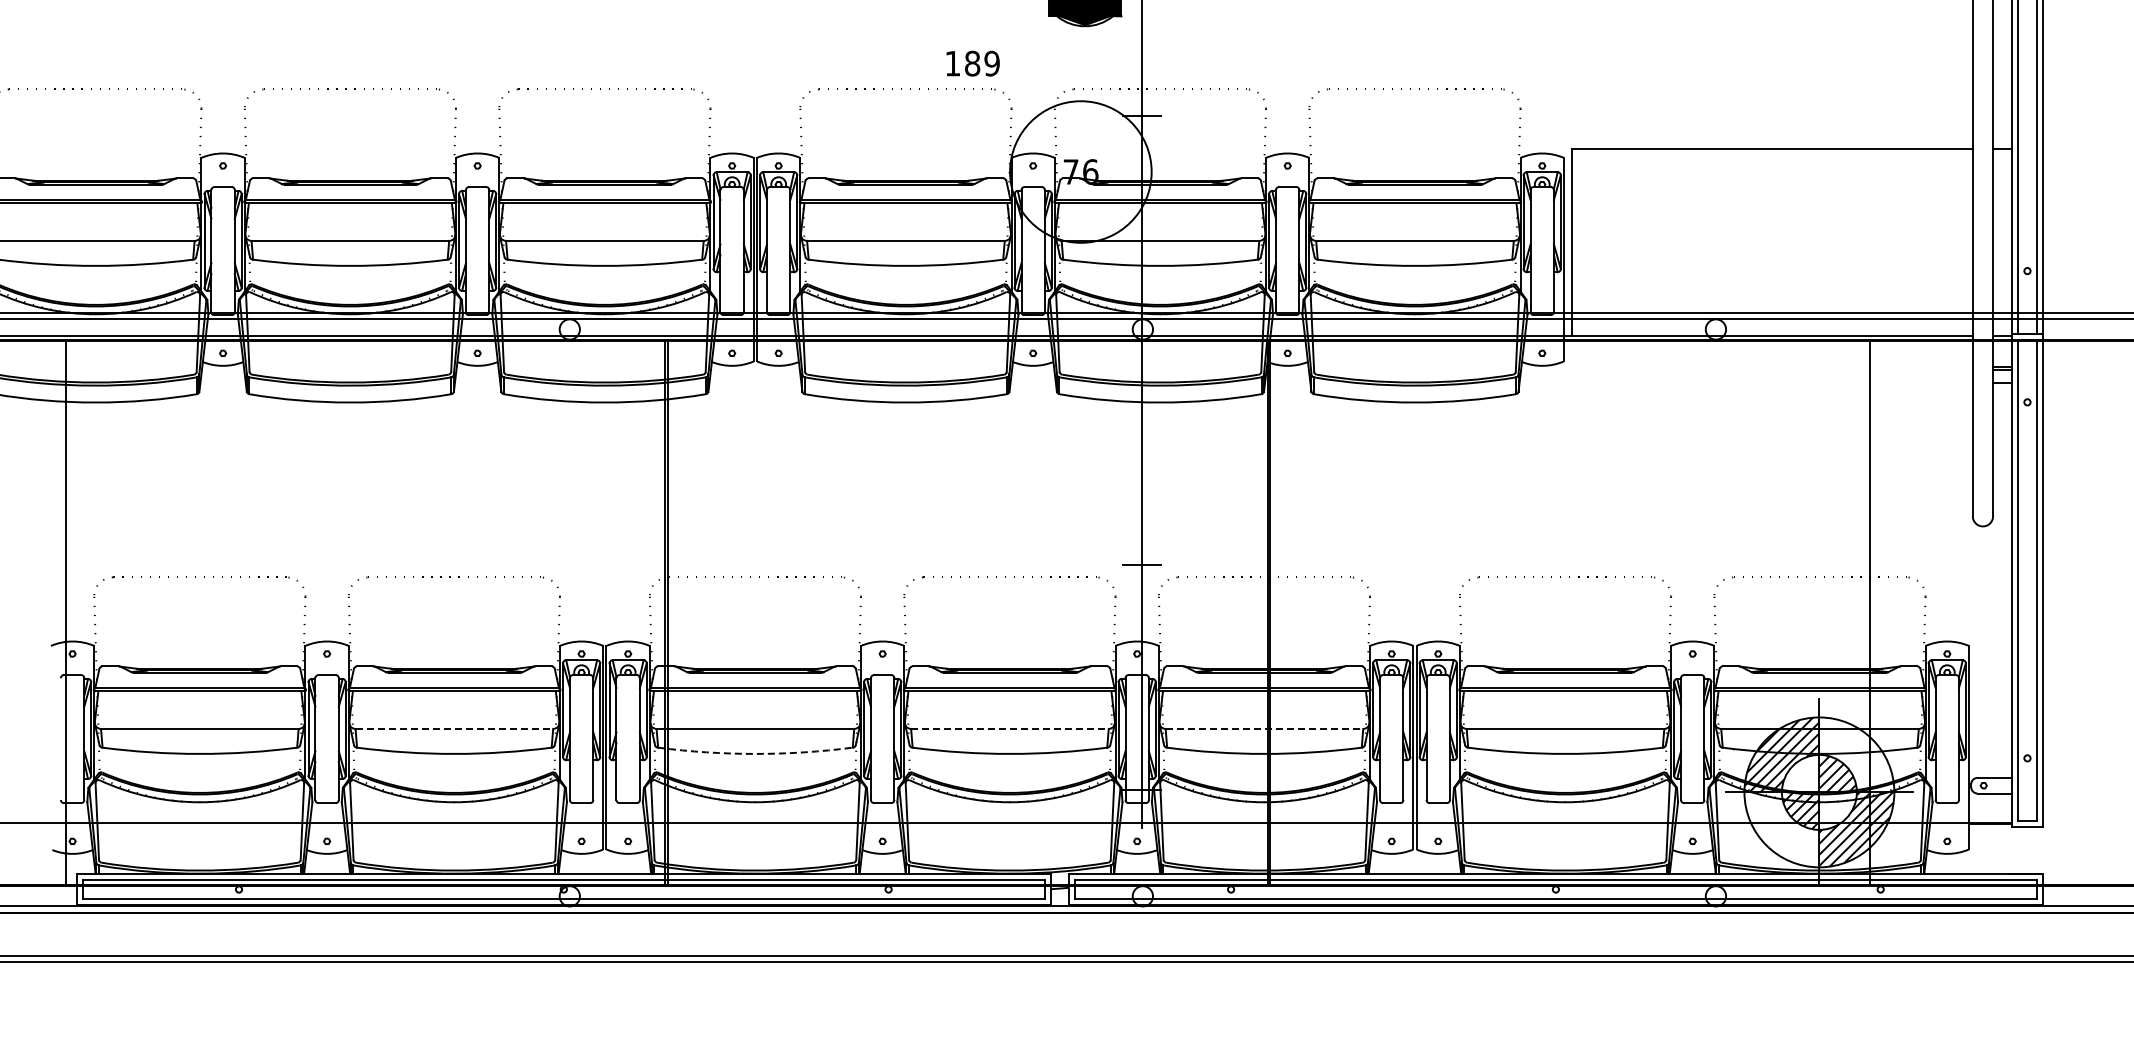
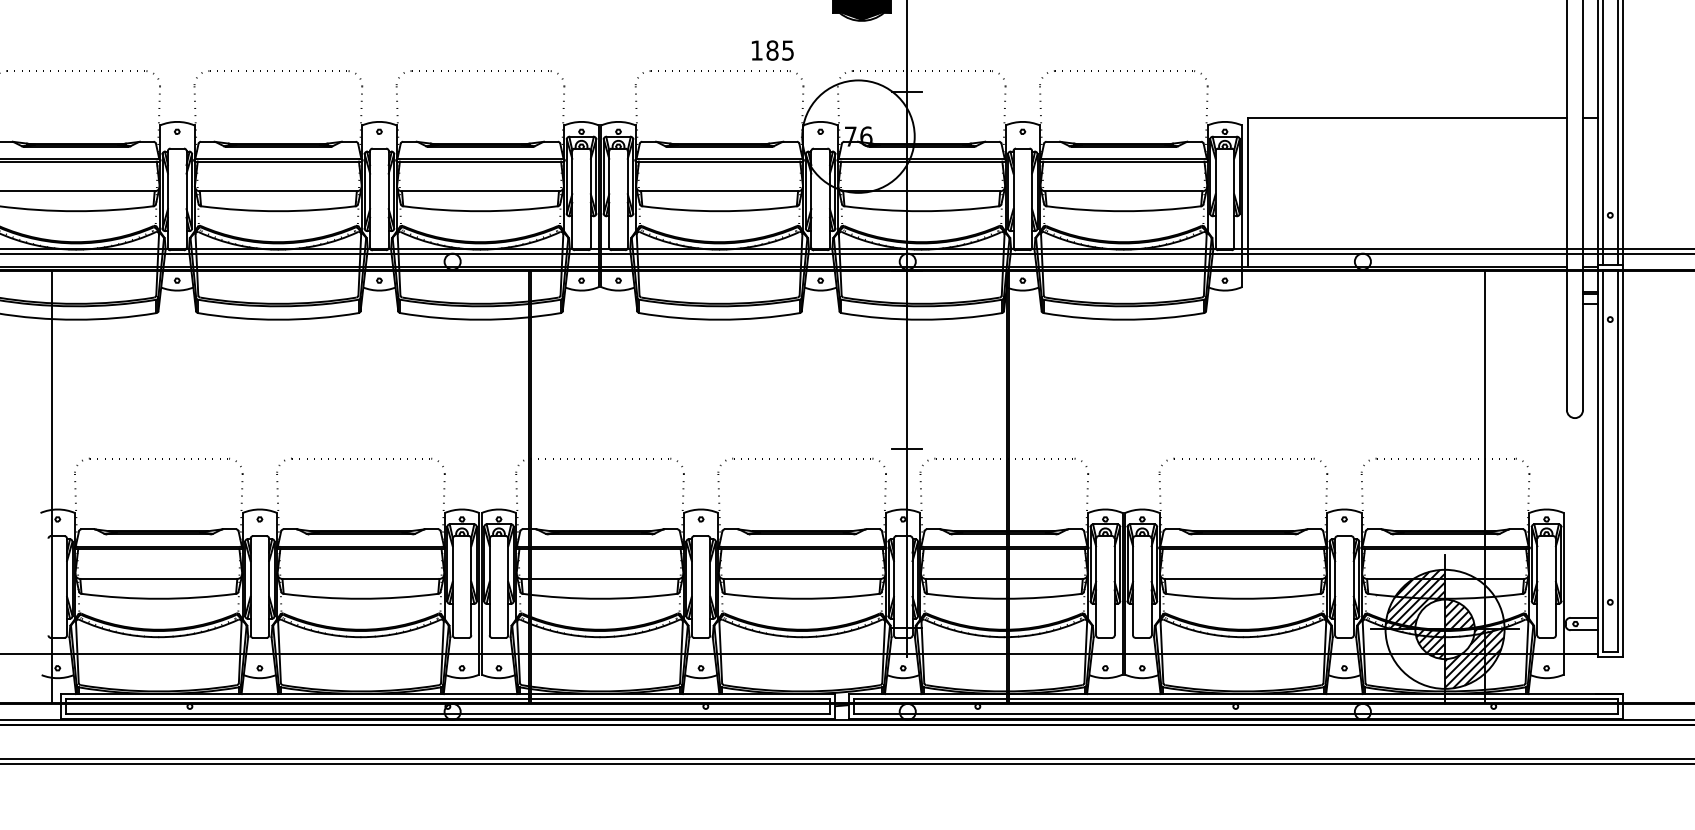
text: (991, 63) -> (787, 50), 189 -> 185
line: (454, 728) -> (361, 578), dashed -> solid
line: (1009, 728) -> (801, 578), dashed -> solid
line: (1264, 728) -> (1004, 578), dashed -> solid
arc: (755, 753) -> (600, 598), dashed -> solid

